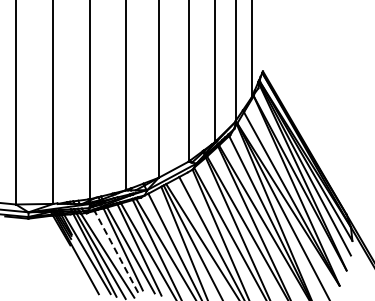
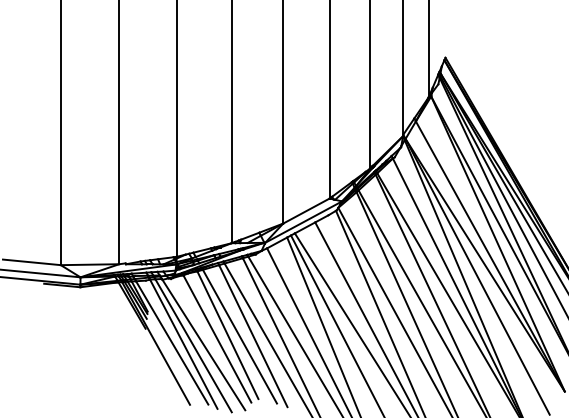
line: (116, 251) -> (217, 338), dashed -> solid

